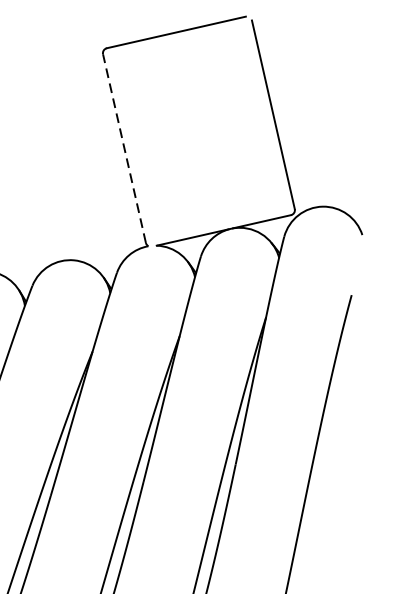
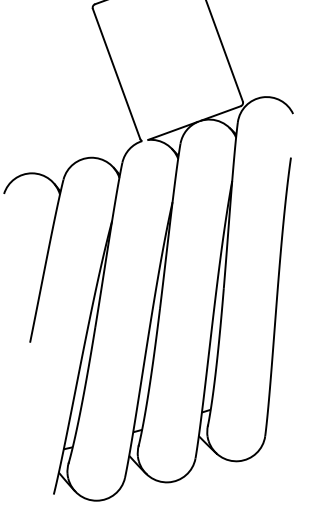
line: (124, 147) -> (116, 73), dashed -> solid

